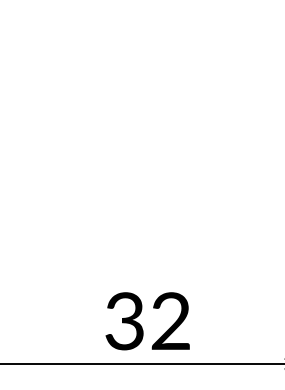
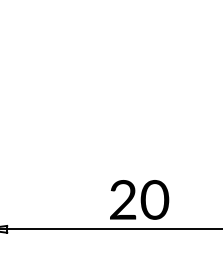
text: (148, 320) -> (139, 199), 32 -> 20

